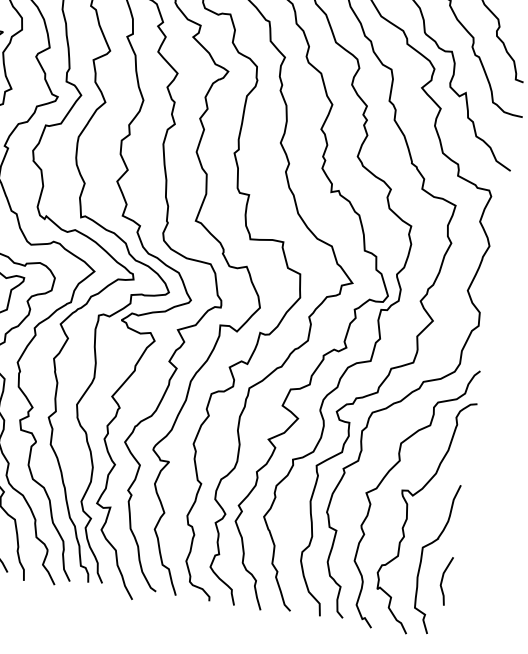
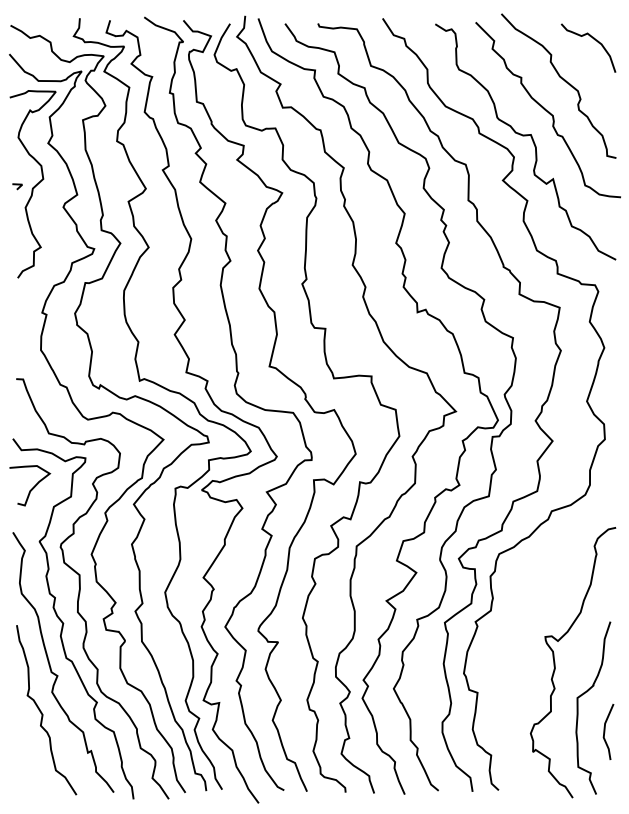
curve: (387, 474) -> (526, 621), removed

